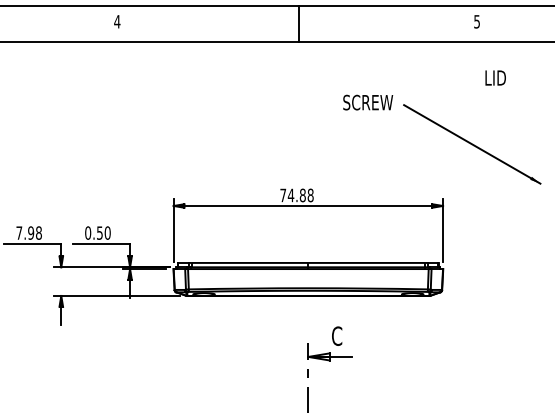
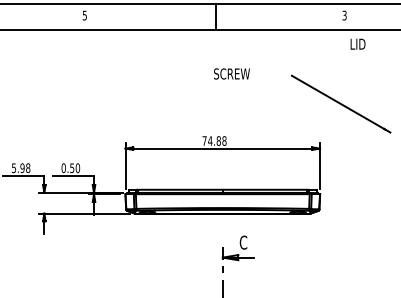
text: (476, 20) -> (344, 14), 5 -> 3
text: (116, 21) -> (84, 15), 4 -> 5
text: (494, 77) -> (357, 43), moved
text: (367, 101) -> (231, 73), moved
text: (19, 233) -> (14, 168), 7.98 -> 5.98

